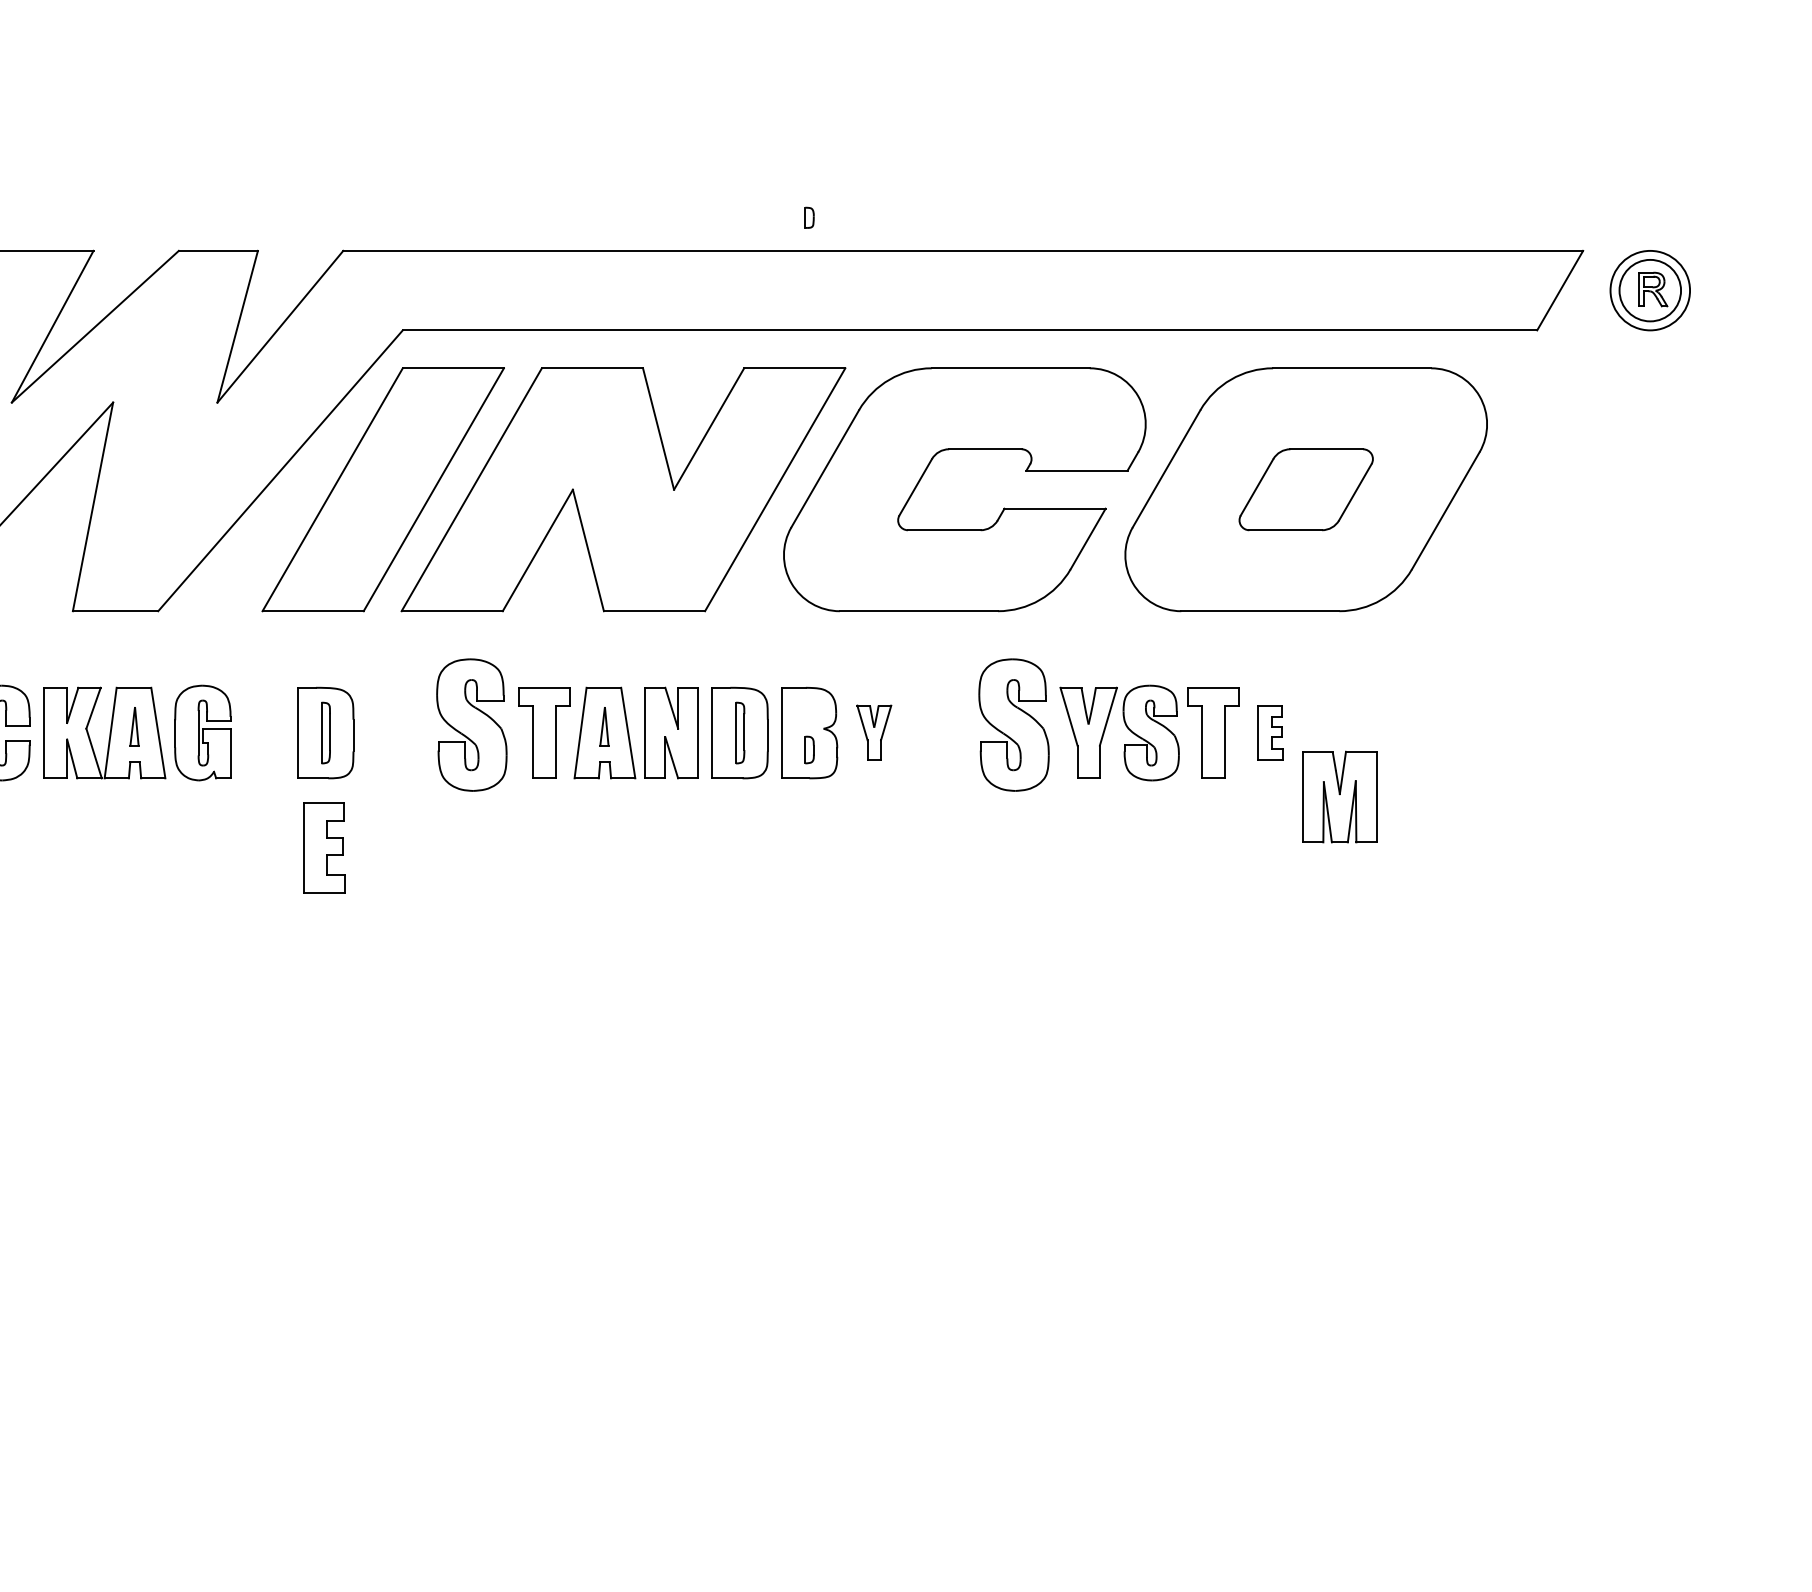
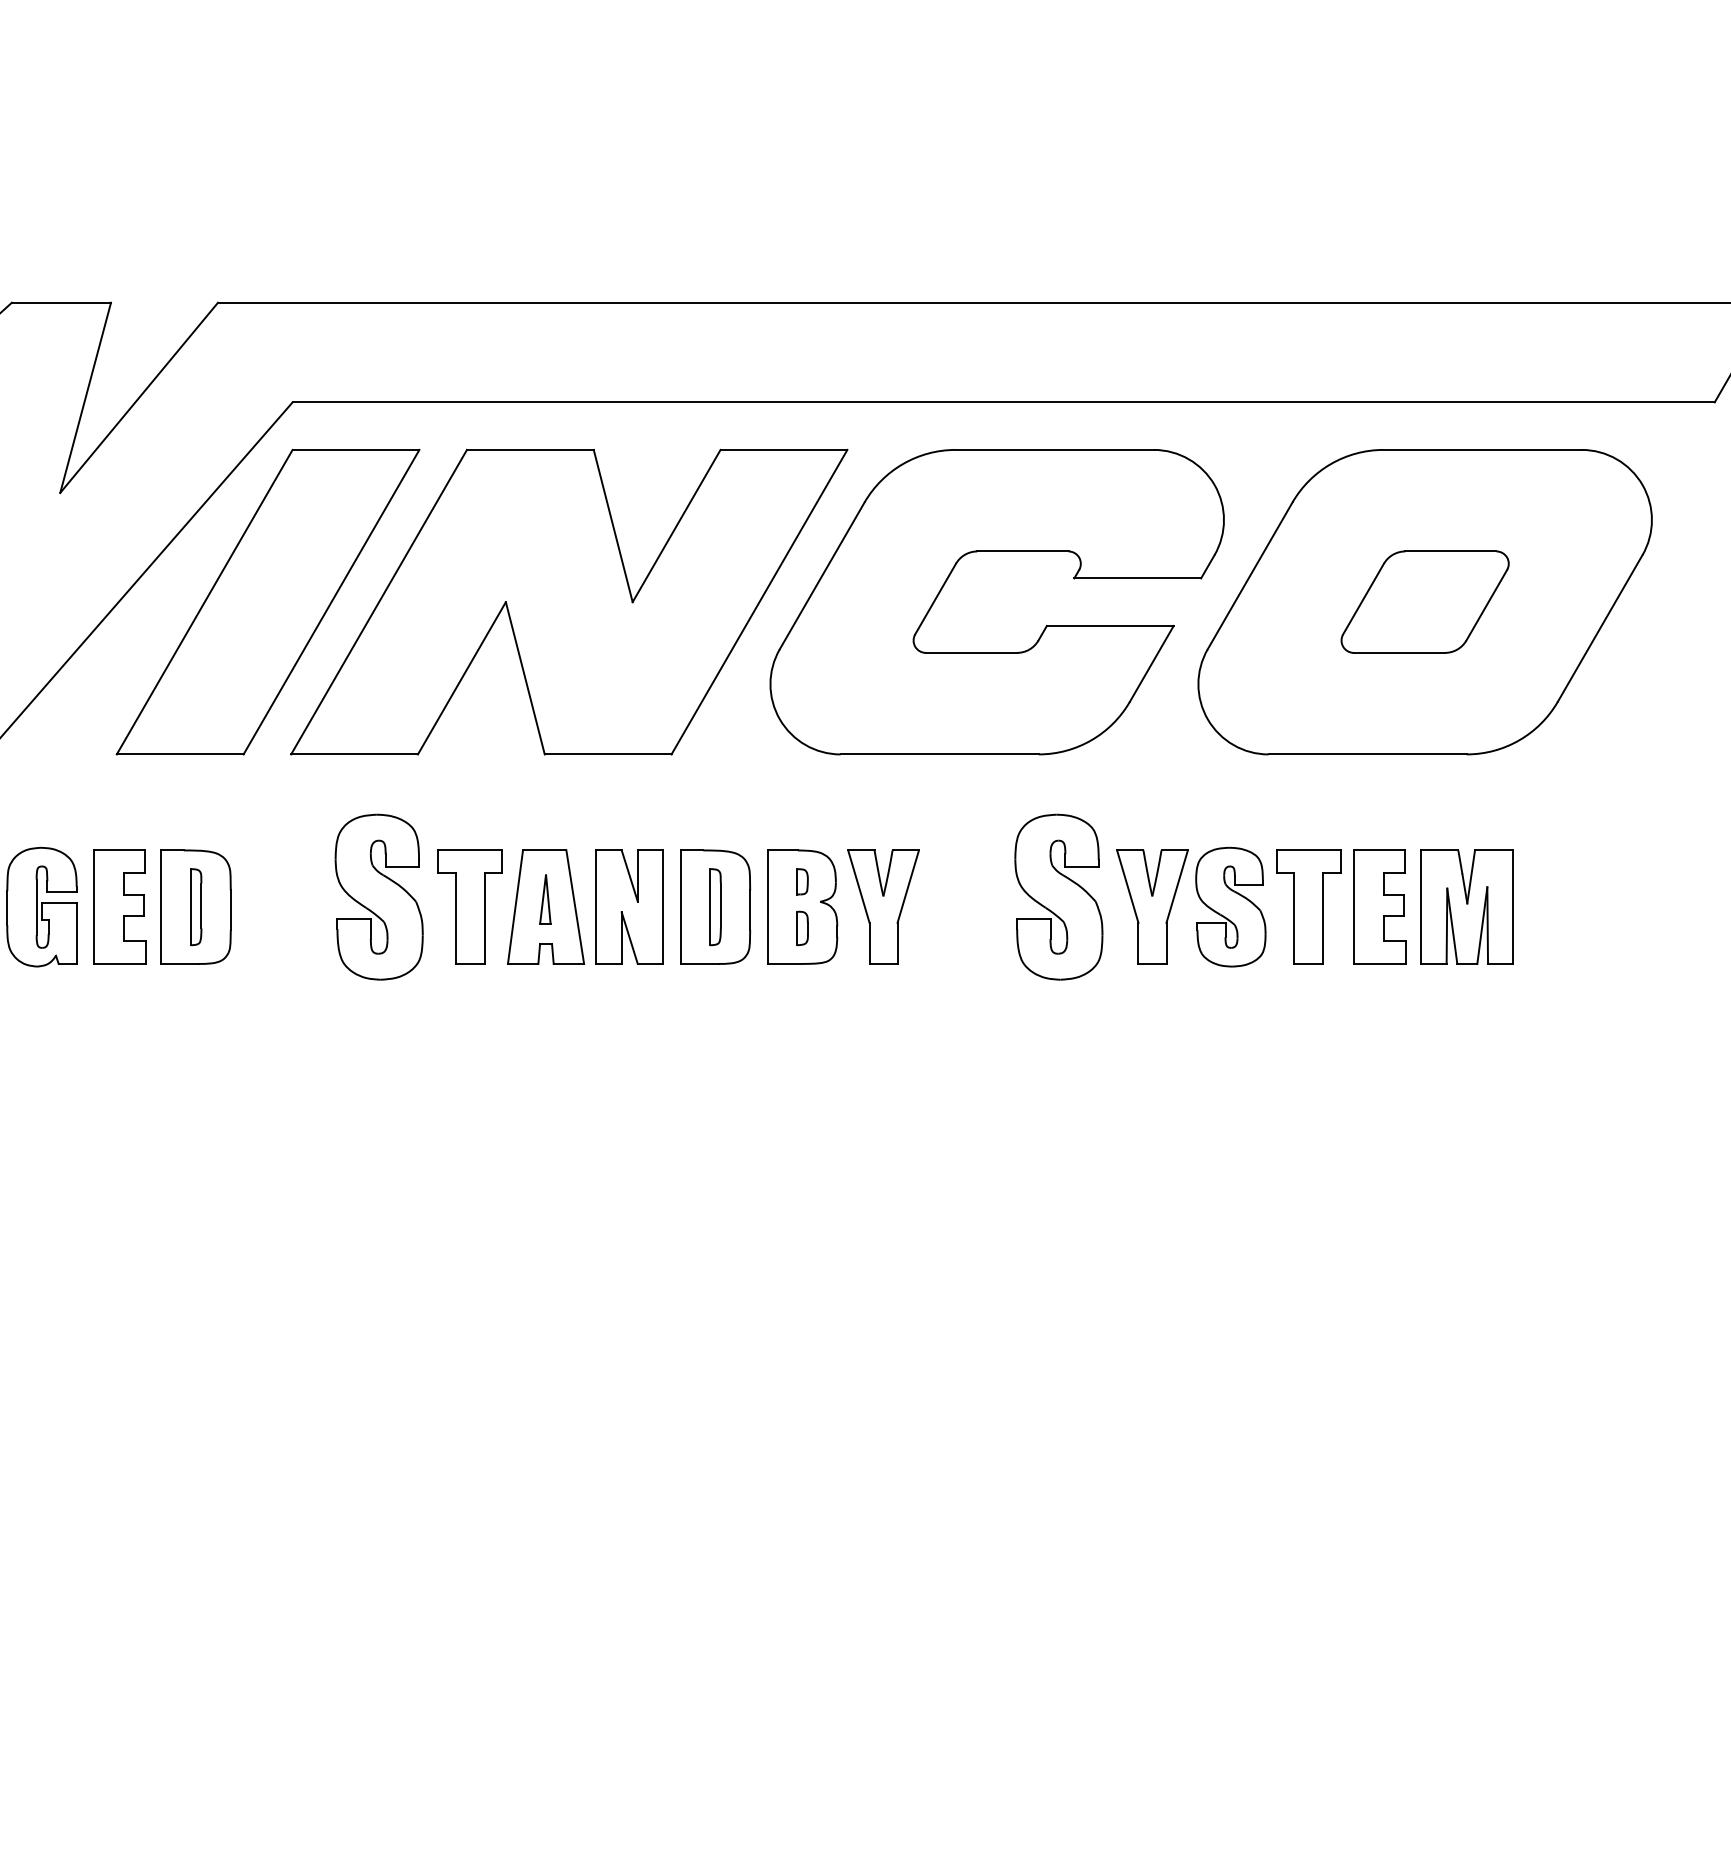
part: (809, 217) -> (802, 881), moved
part: (874, 732) -> (883, 906), size x1.67
part: (1270, 732) -> (1380, 906), size x1.67
part: (1339, 796) -> (1466, 906), moved
part: (324, 847) -> (120, 906), moved

